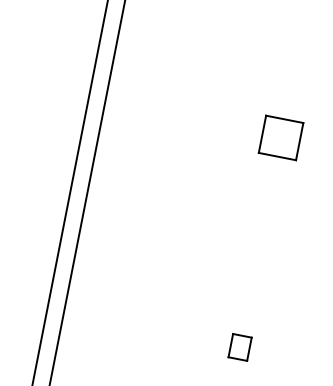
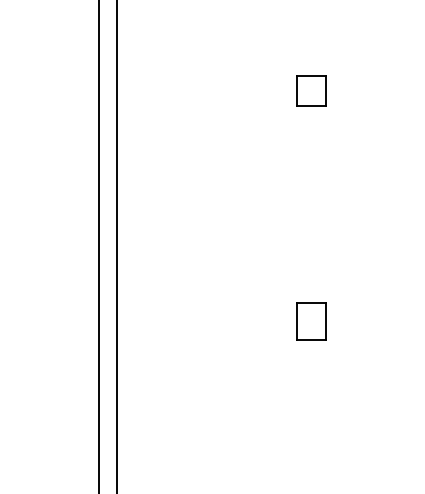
part: (281, 137) -> (311, 90), size x0.71
part: (240, 347) -> (311, 321), size x1.43

